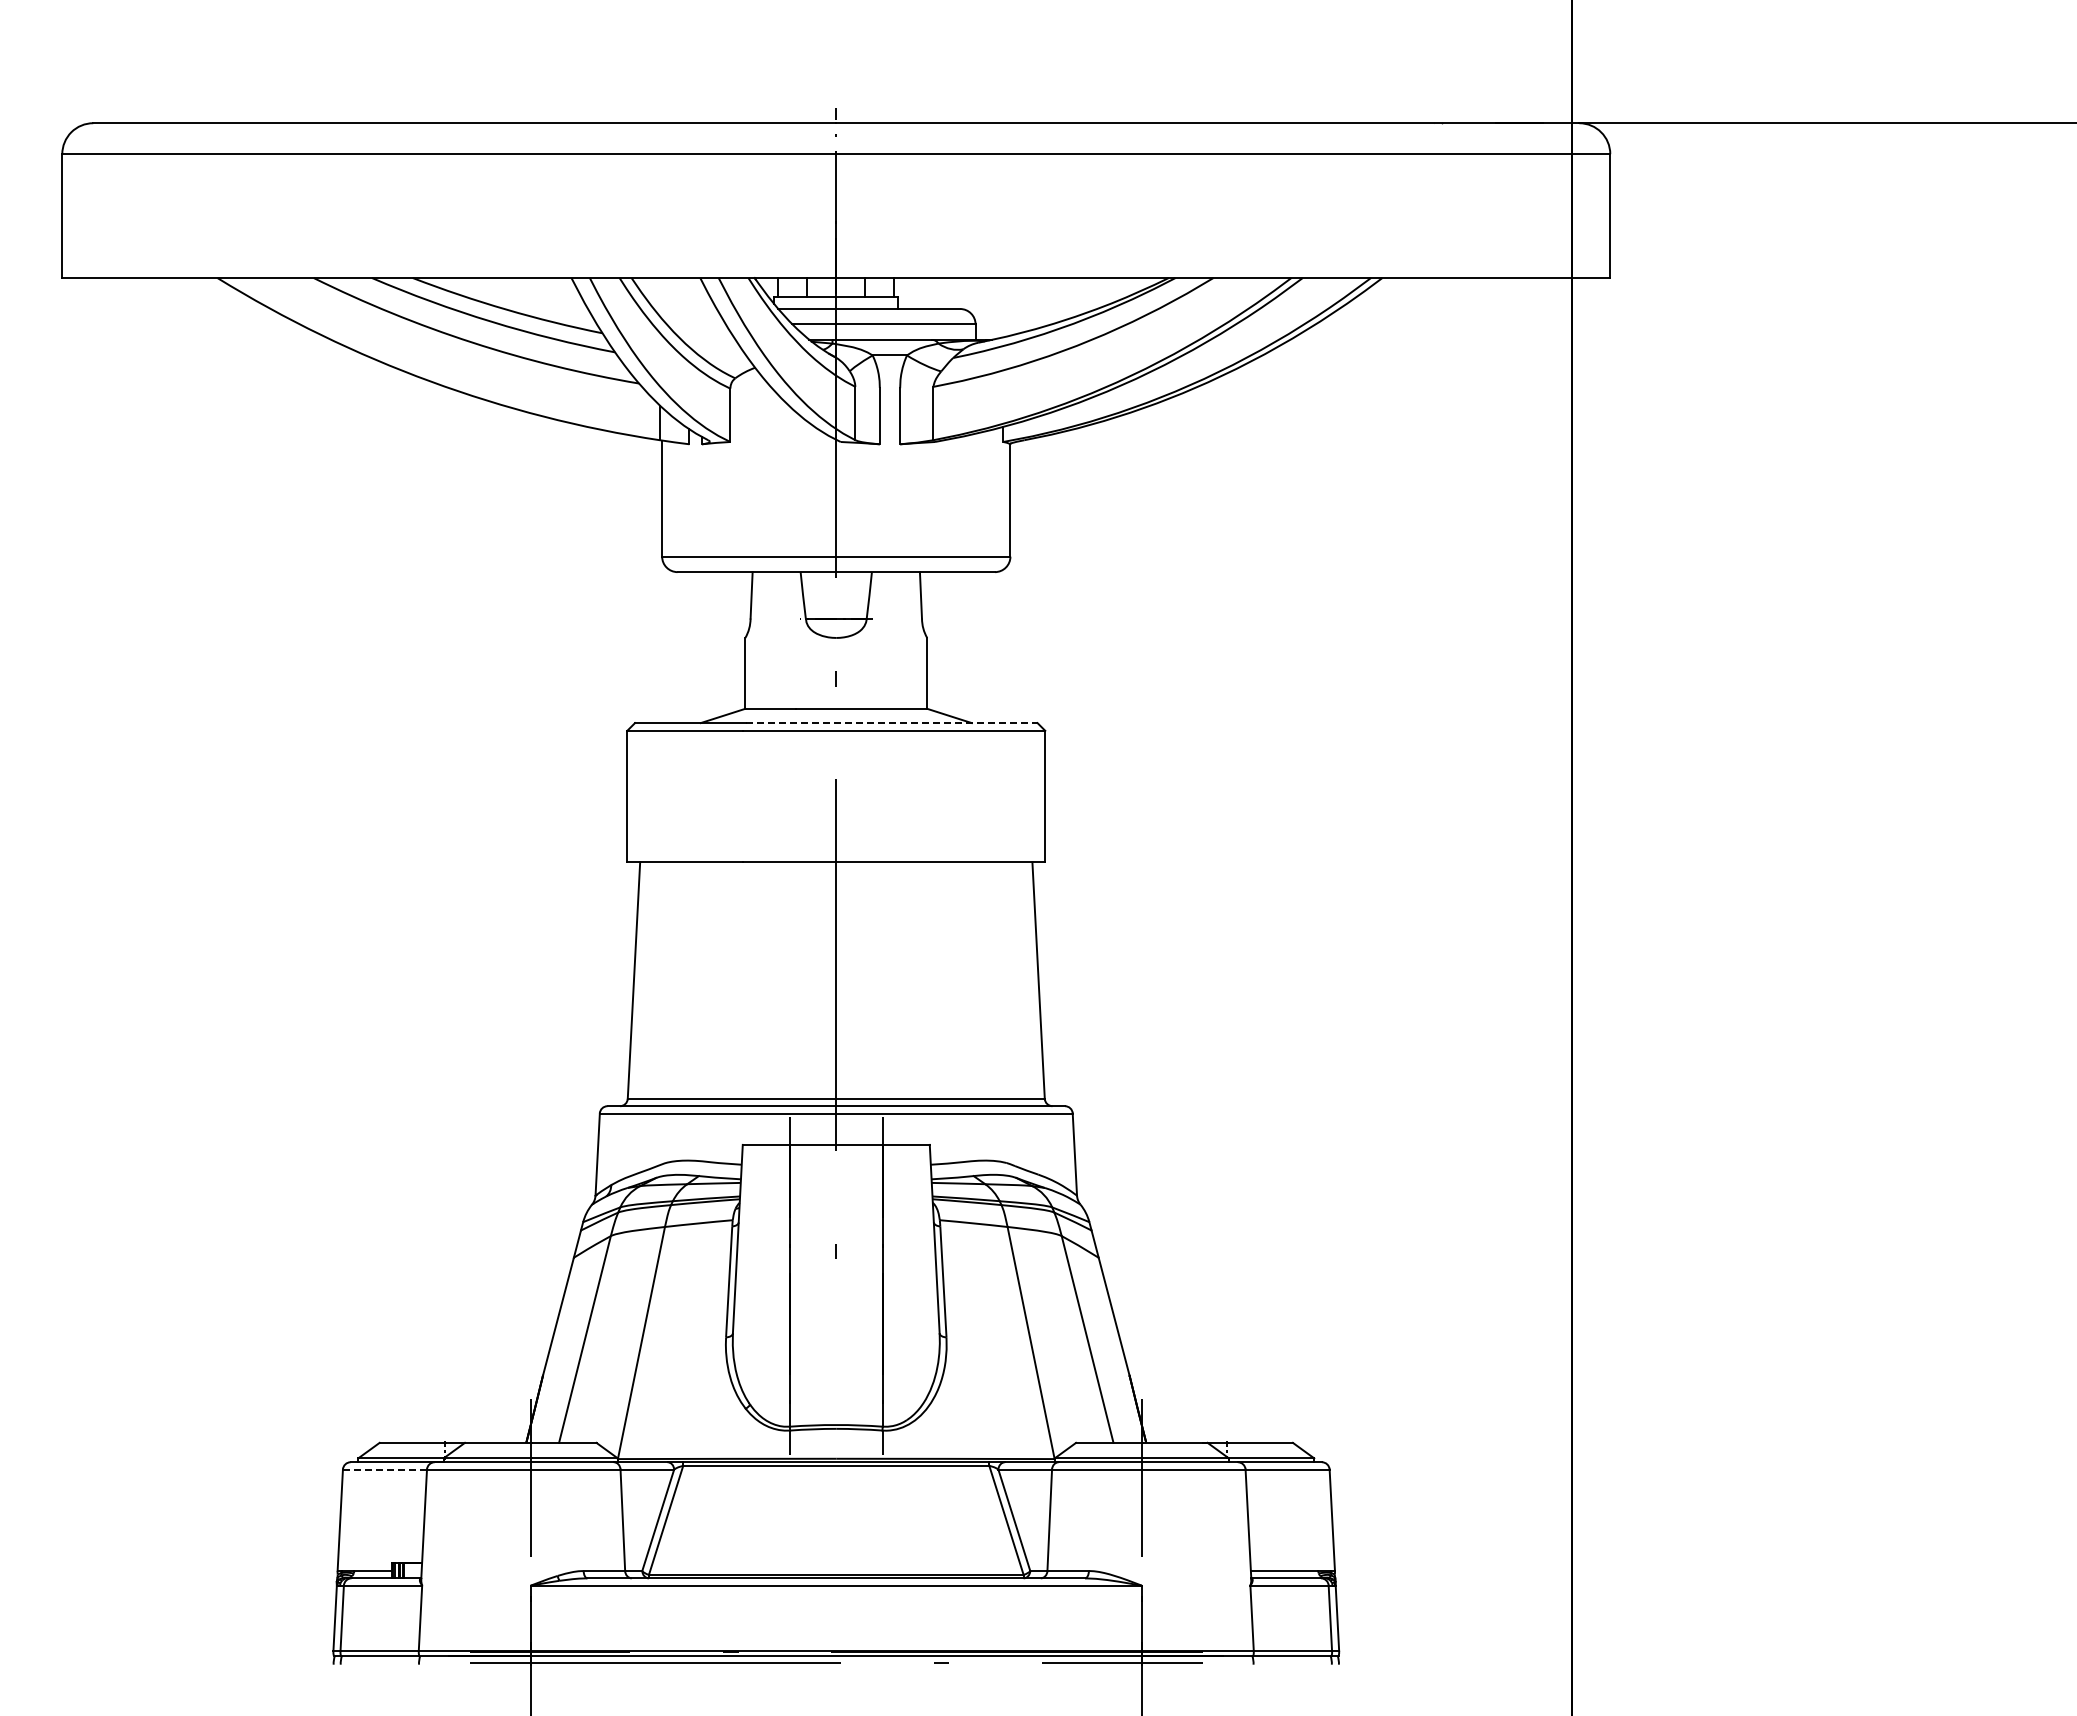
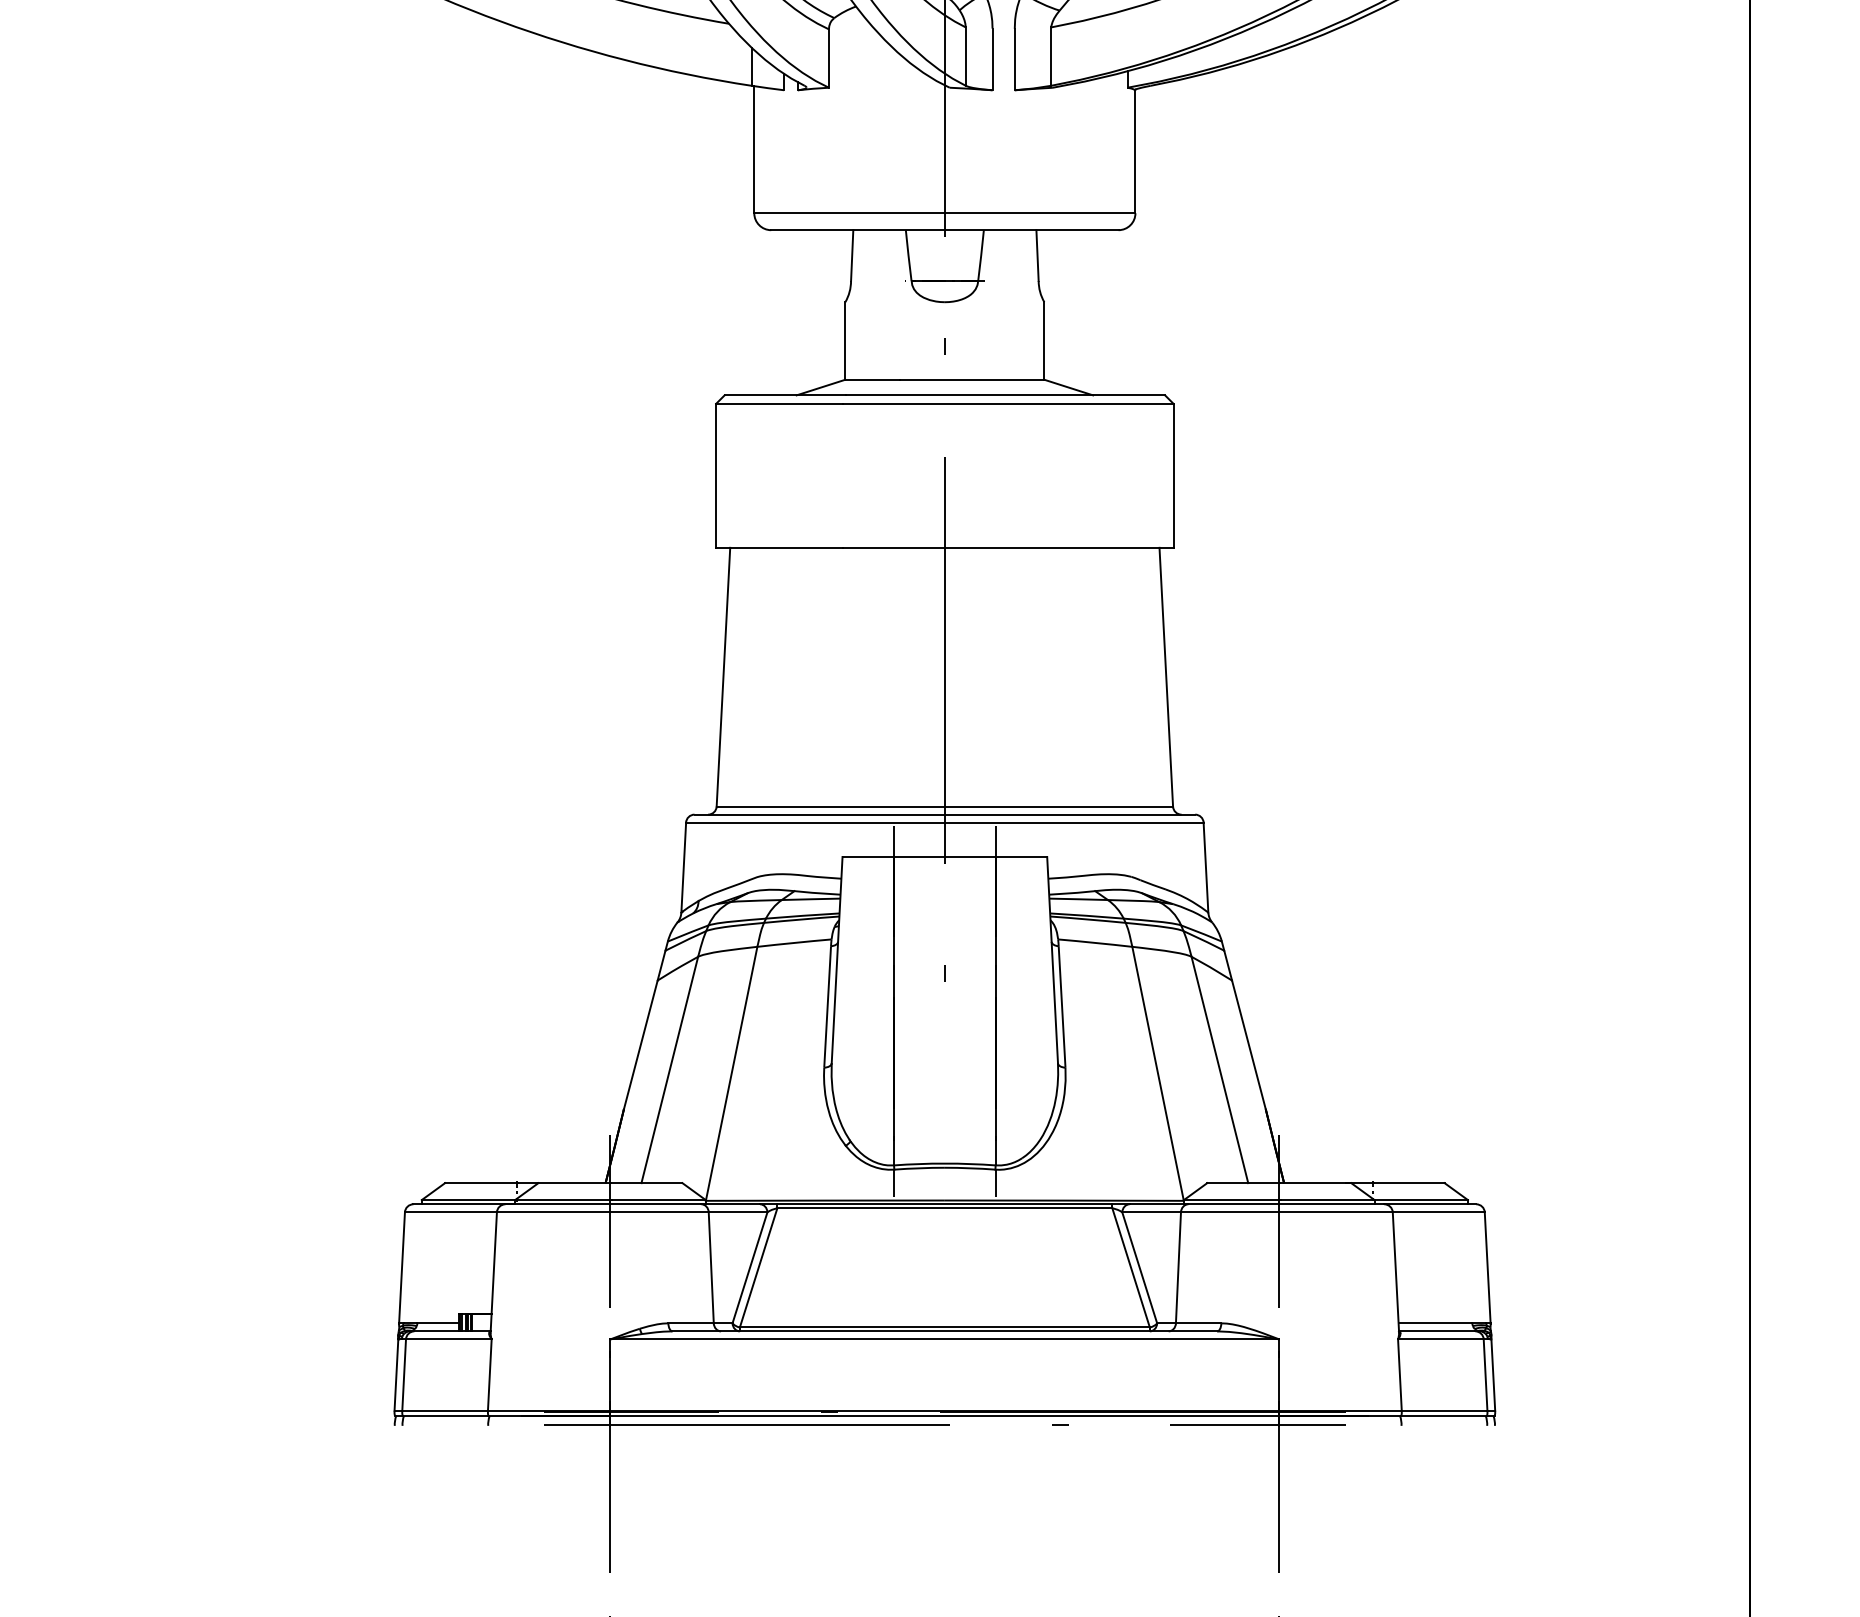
line: (891, 723) -> (1005, 395), dashed -> solid
line: (385, 1469) -> (451, 1212), dashed -> solid

